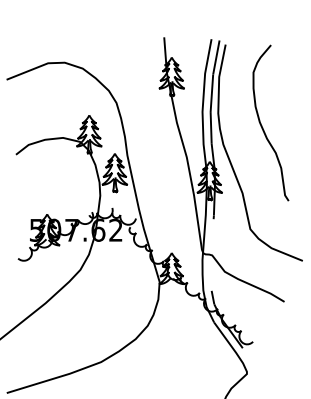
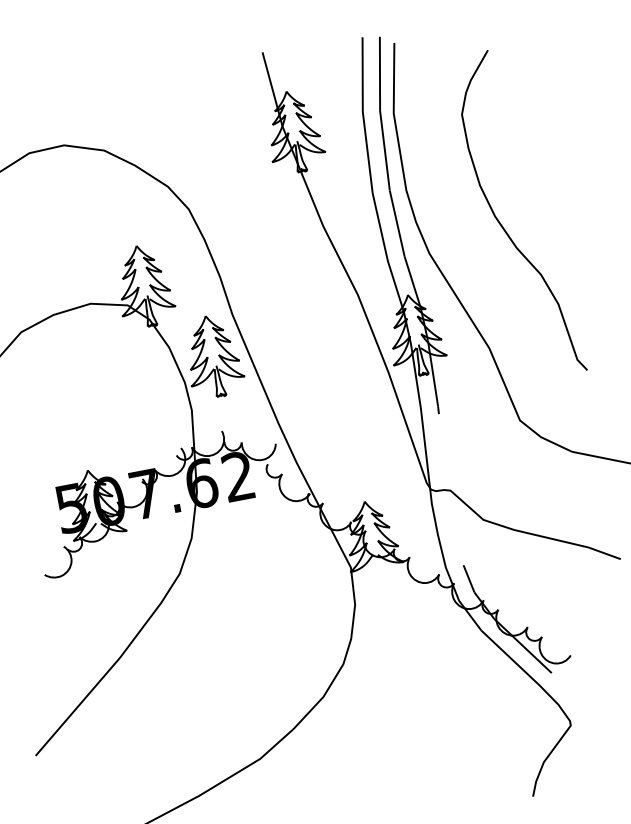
curve: (262, 125) -> (502, 222), moved

